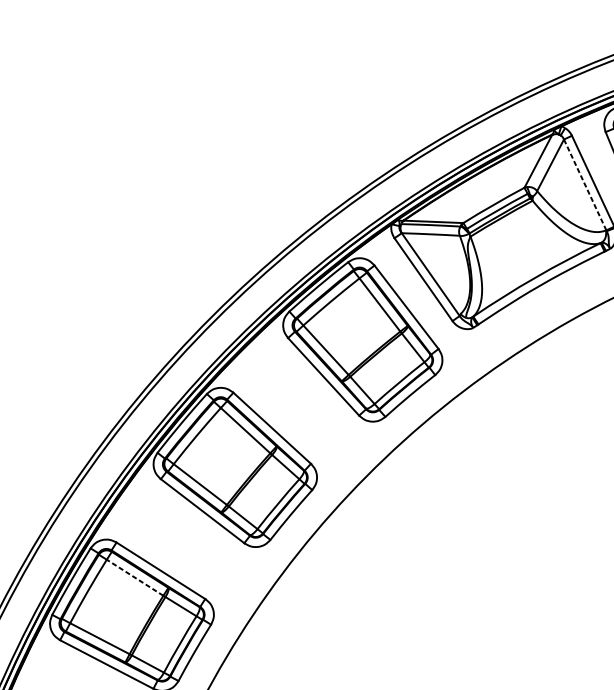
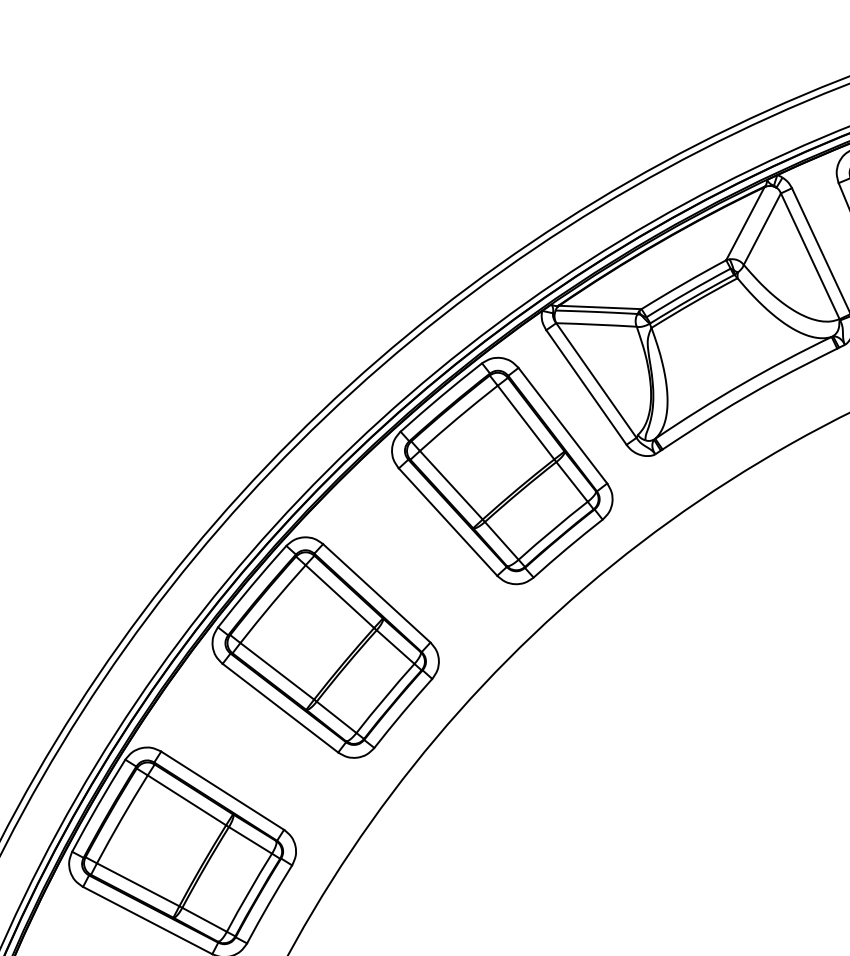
line: (585, 185) -> (810, 256), dashed -> solid
line: (134, 577) -> (186, 800), dashed -> solid

